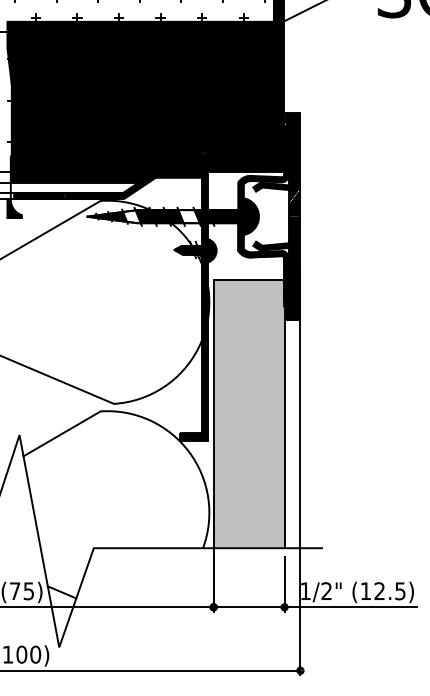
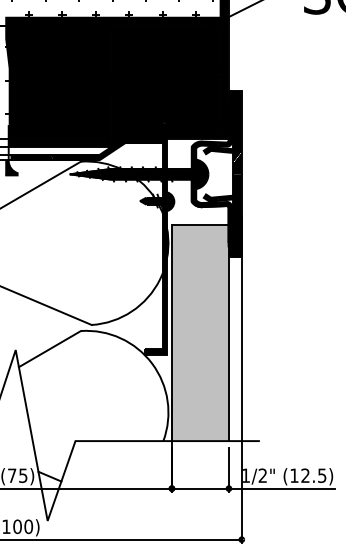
fill: (131, 216) -> (105, 174), added
fill: (188, 216) -> (151, 174), added

